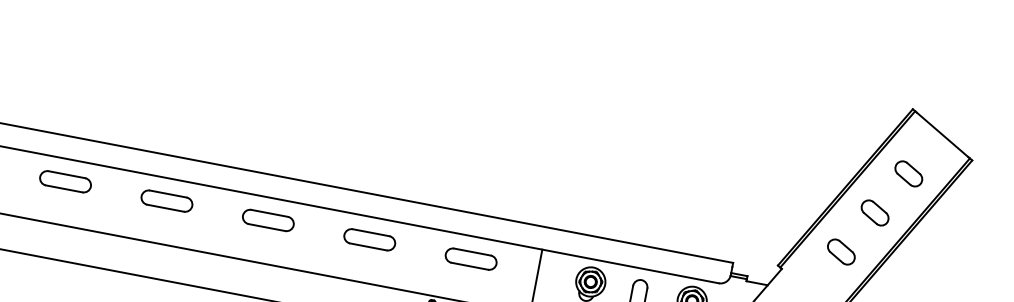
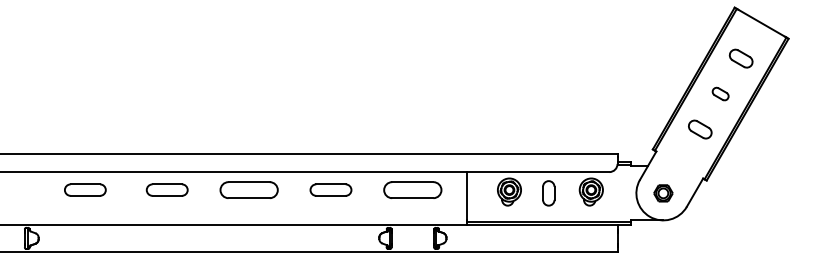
part: (874, 212) -> (720, 93), size x0.7
part: (267, 219) -> (248, 189), size x1.4
part: (470, 258) -> (412, 189), size x1.4

